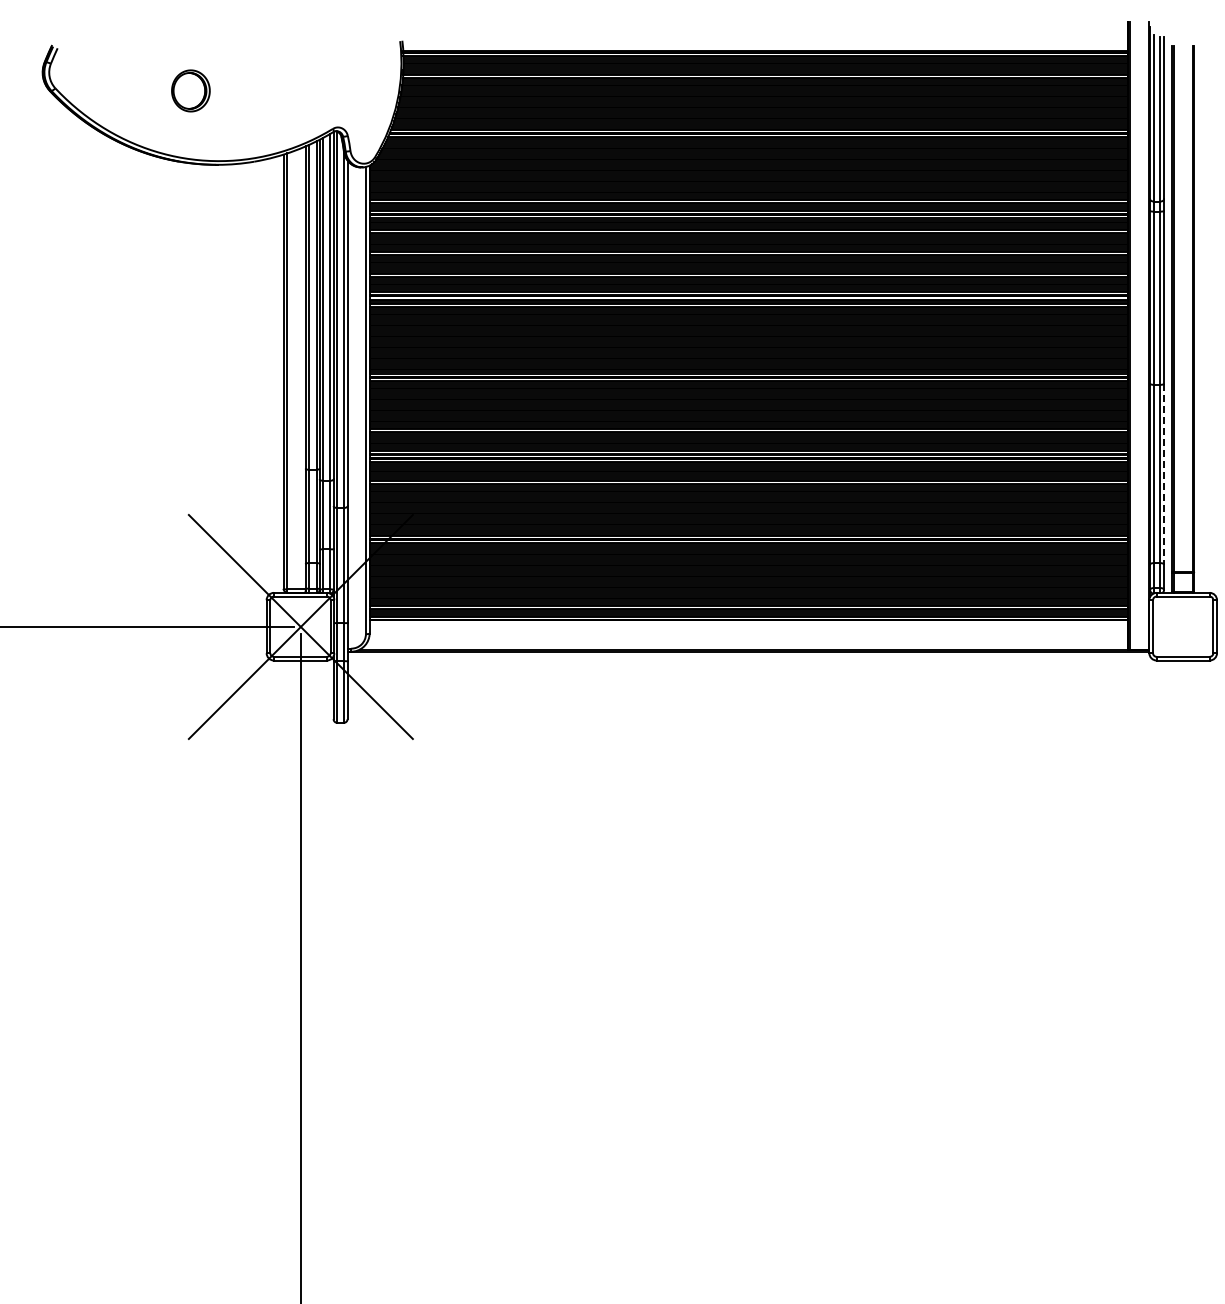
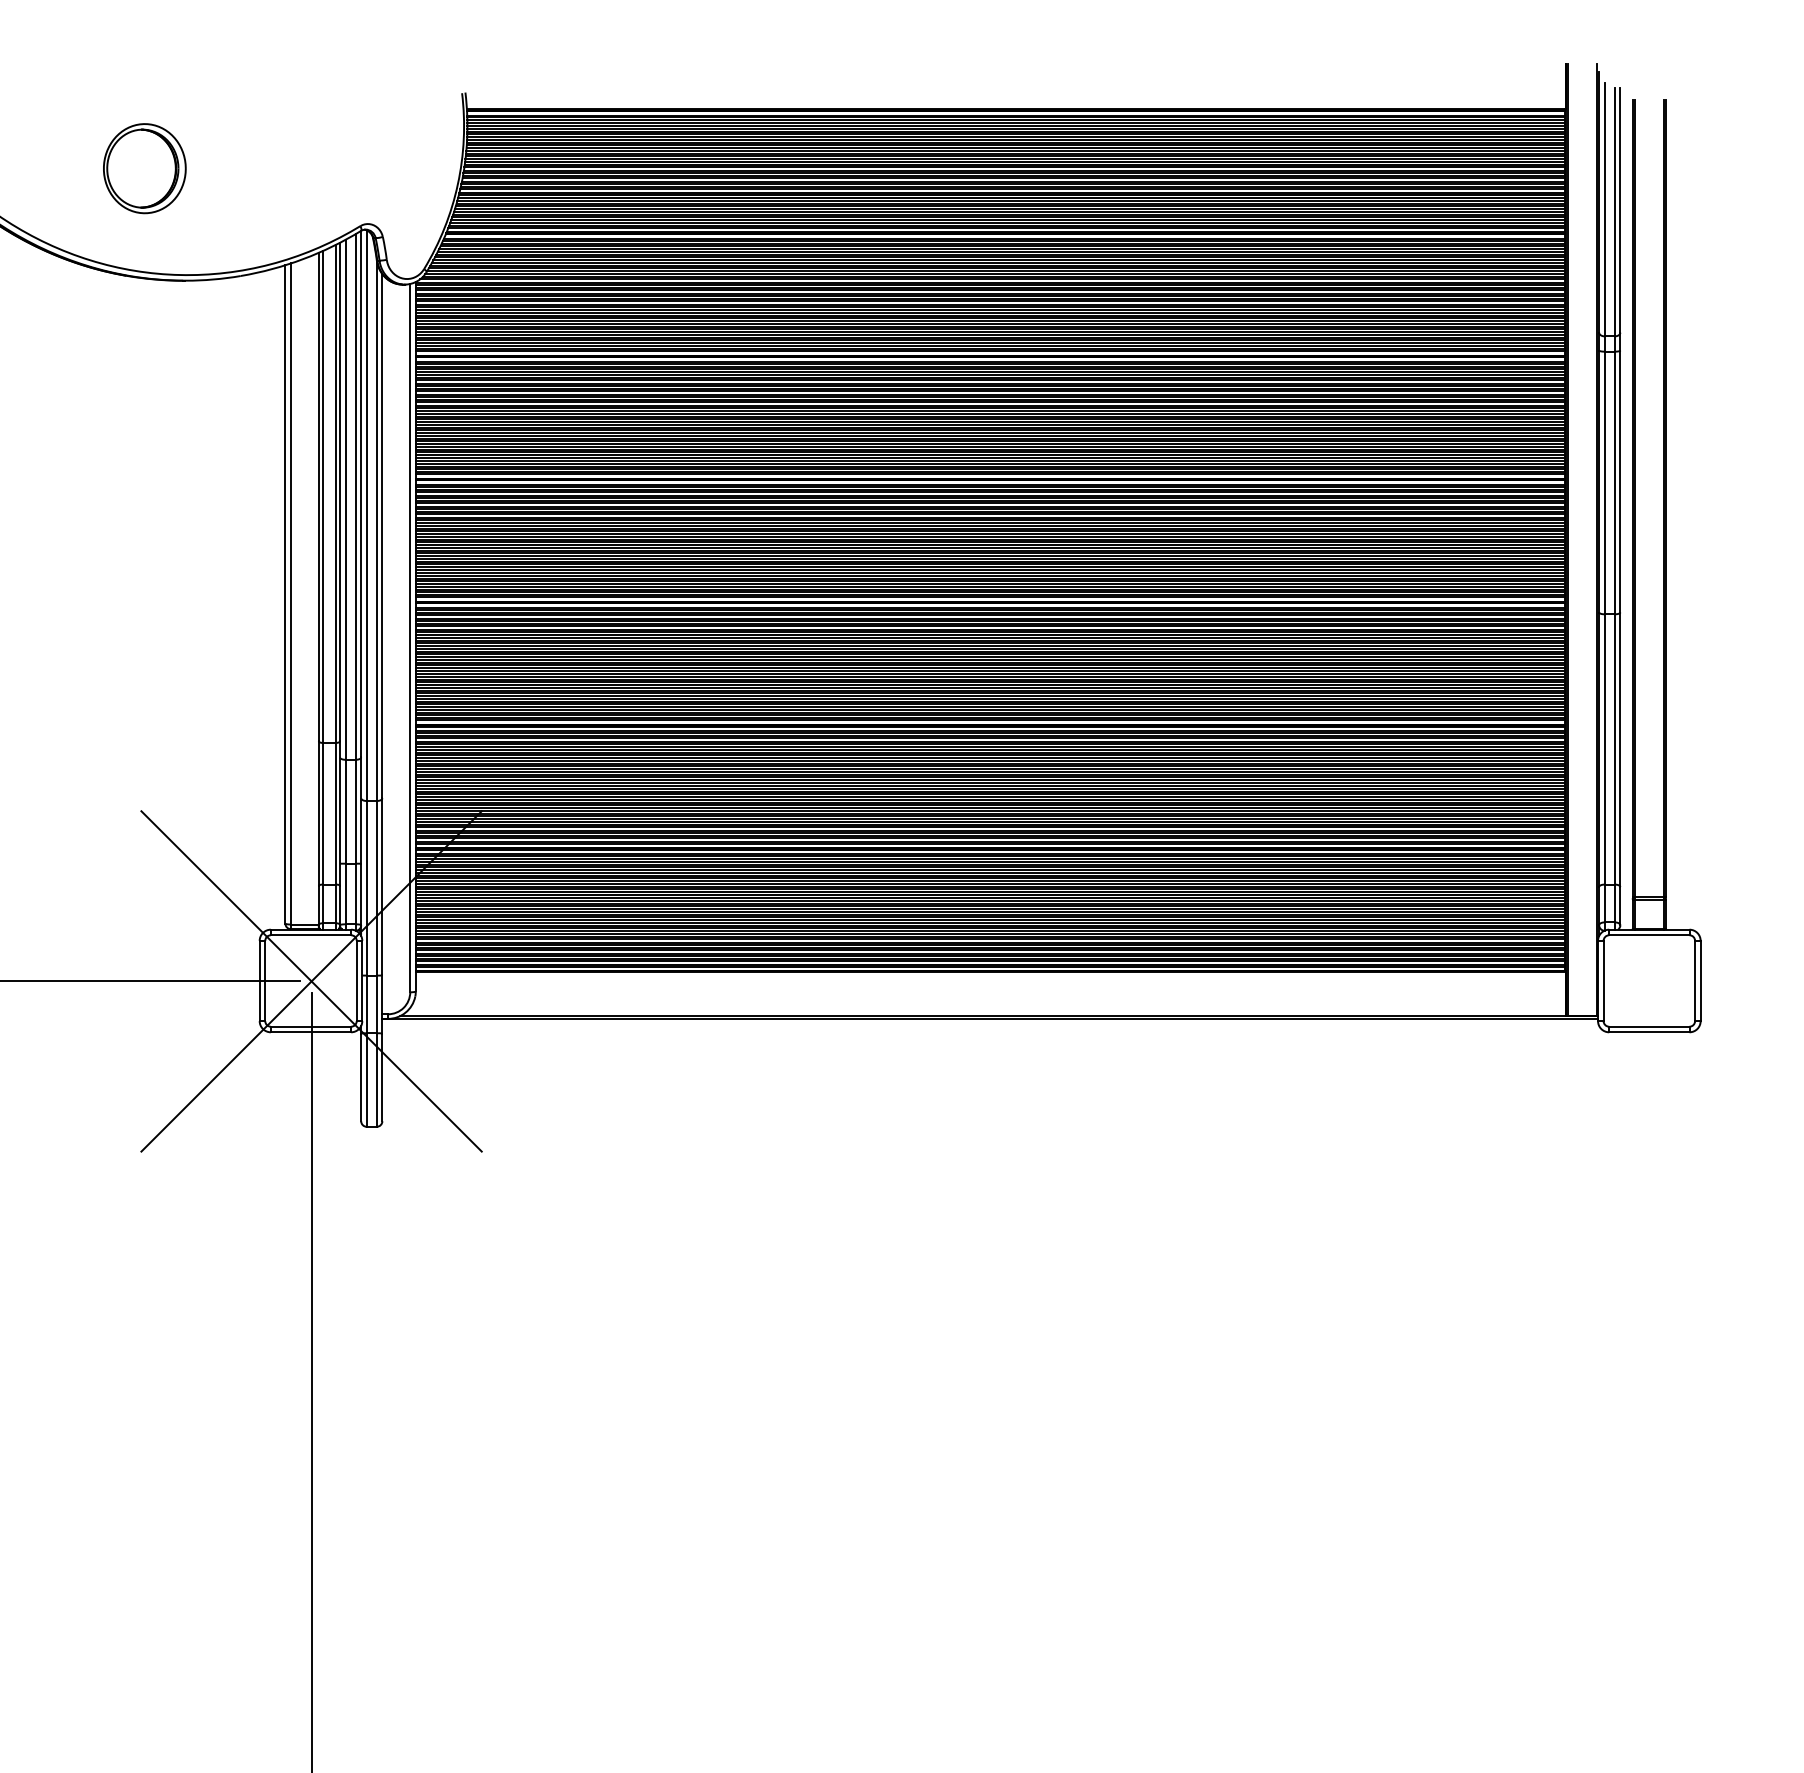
part: (190, 90) -> (144, 168), size x1.43
line: (1164, 474) -> (1621, 750), dashed -> solid

